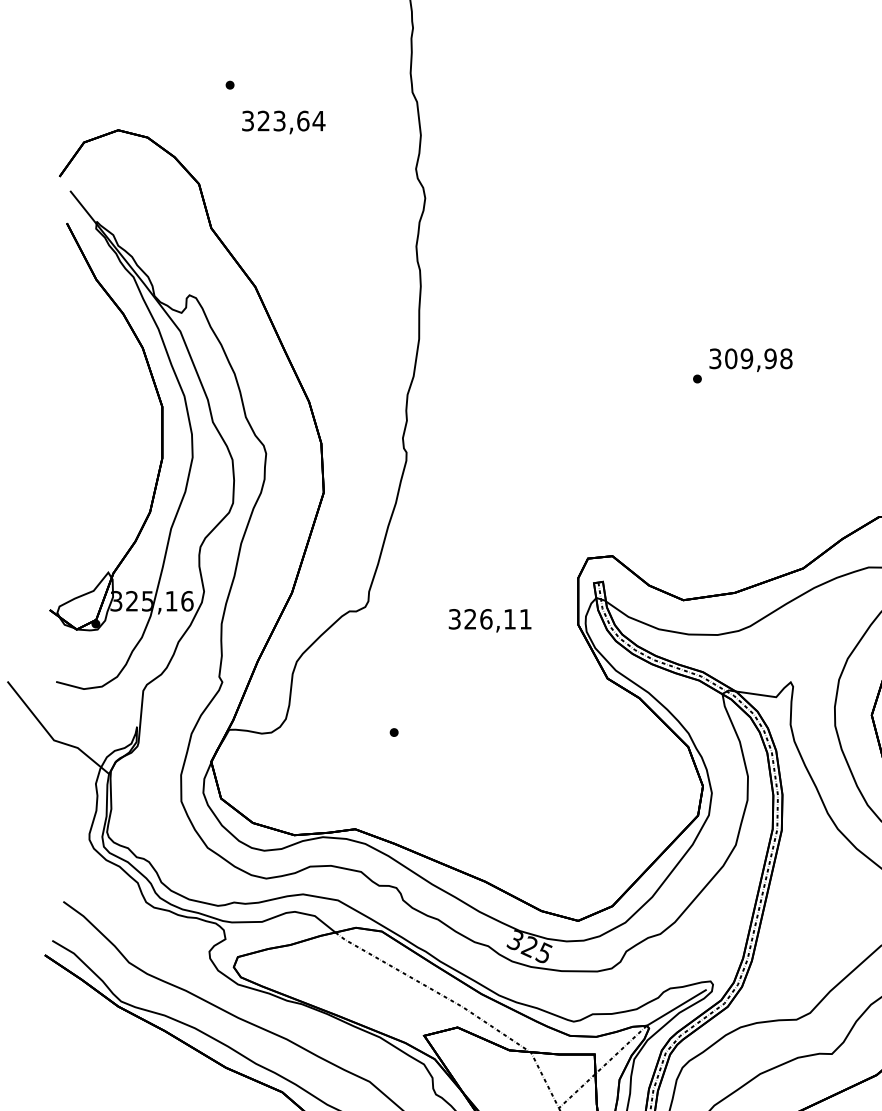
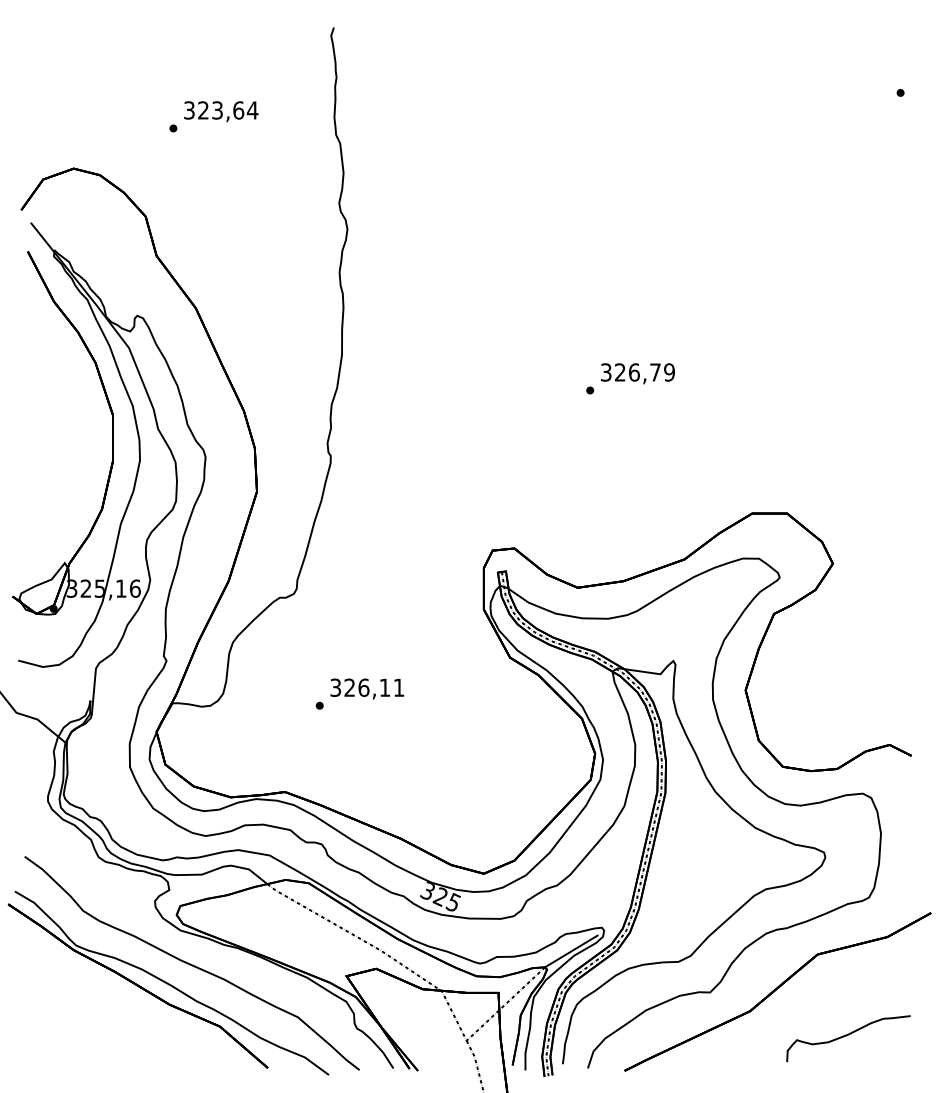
text: (284, 122) -> (221, 111), moved
text: (758, 358) -> (644, 372), 309,98 -> 326,79
text: (490, 620) -> (367, 688), moved

